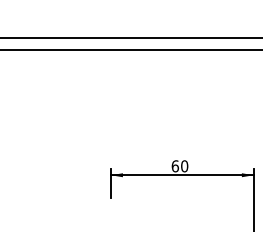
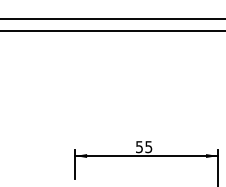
text: (179, 166) -> (143, 147), 60 -> 55

